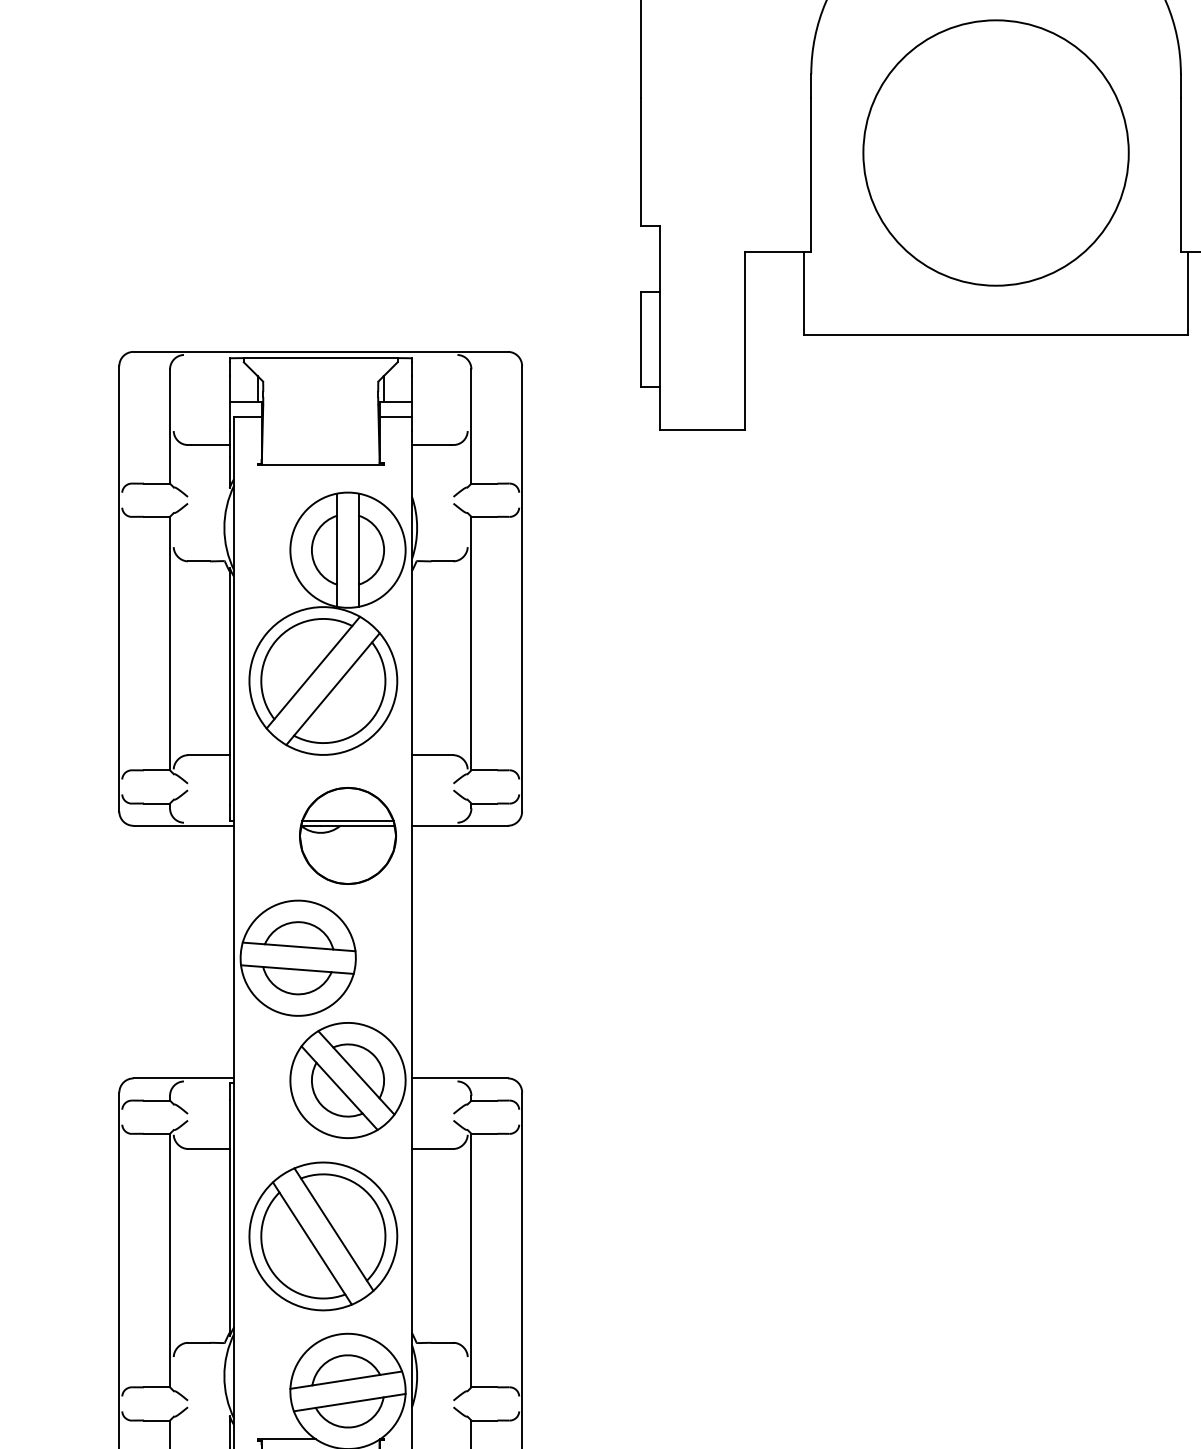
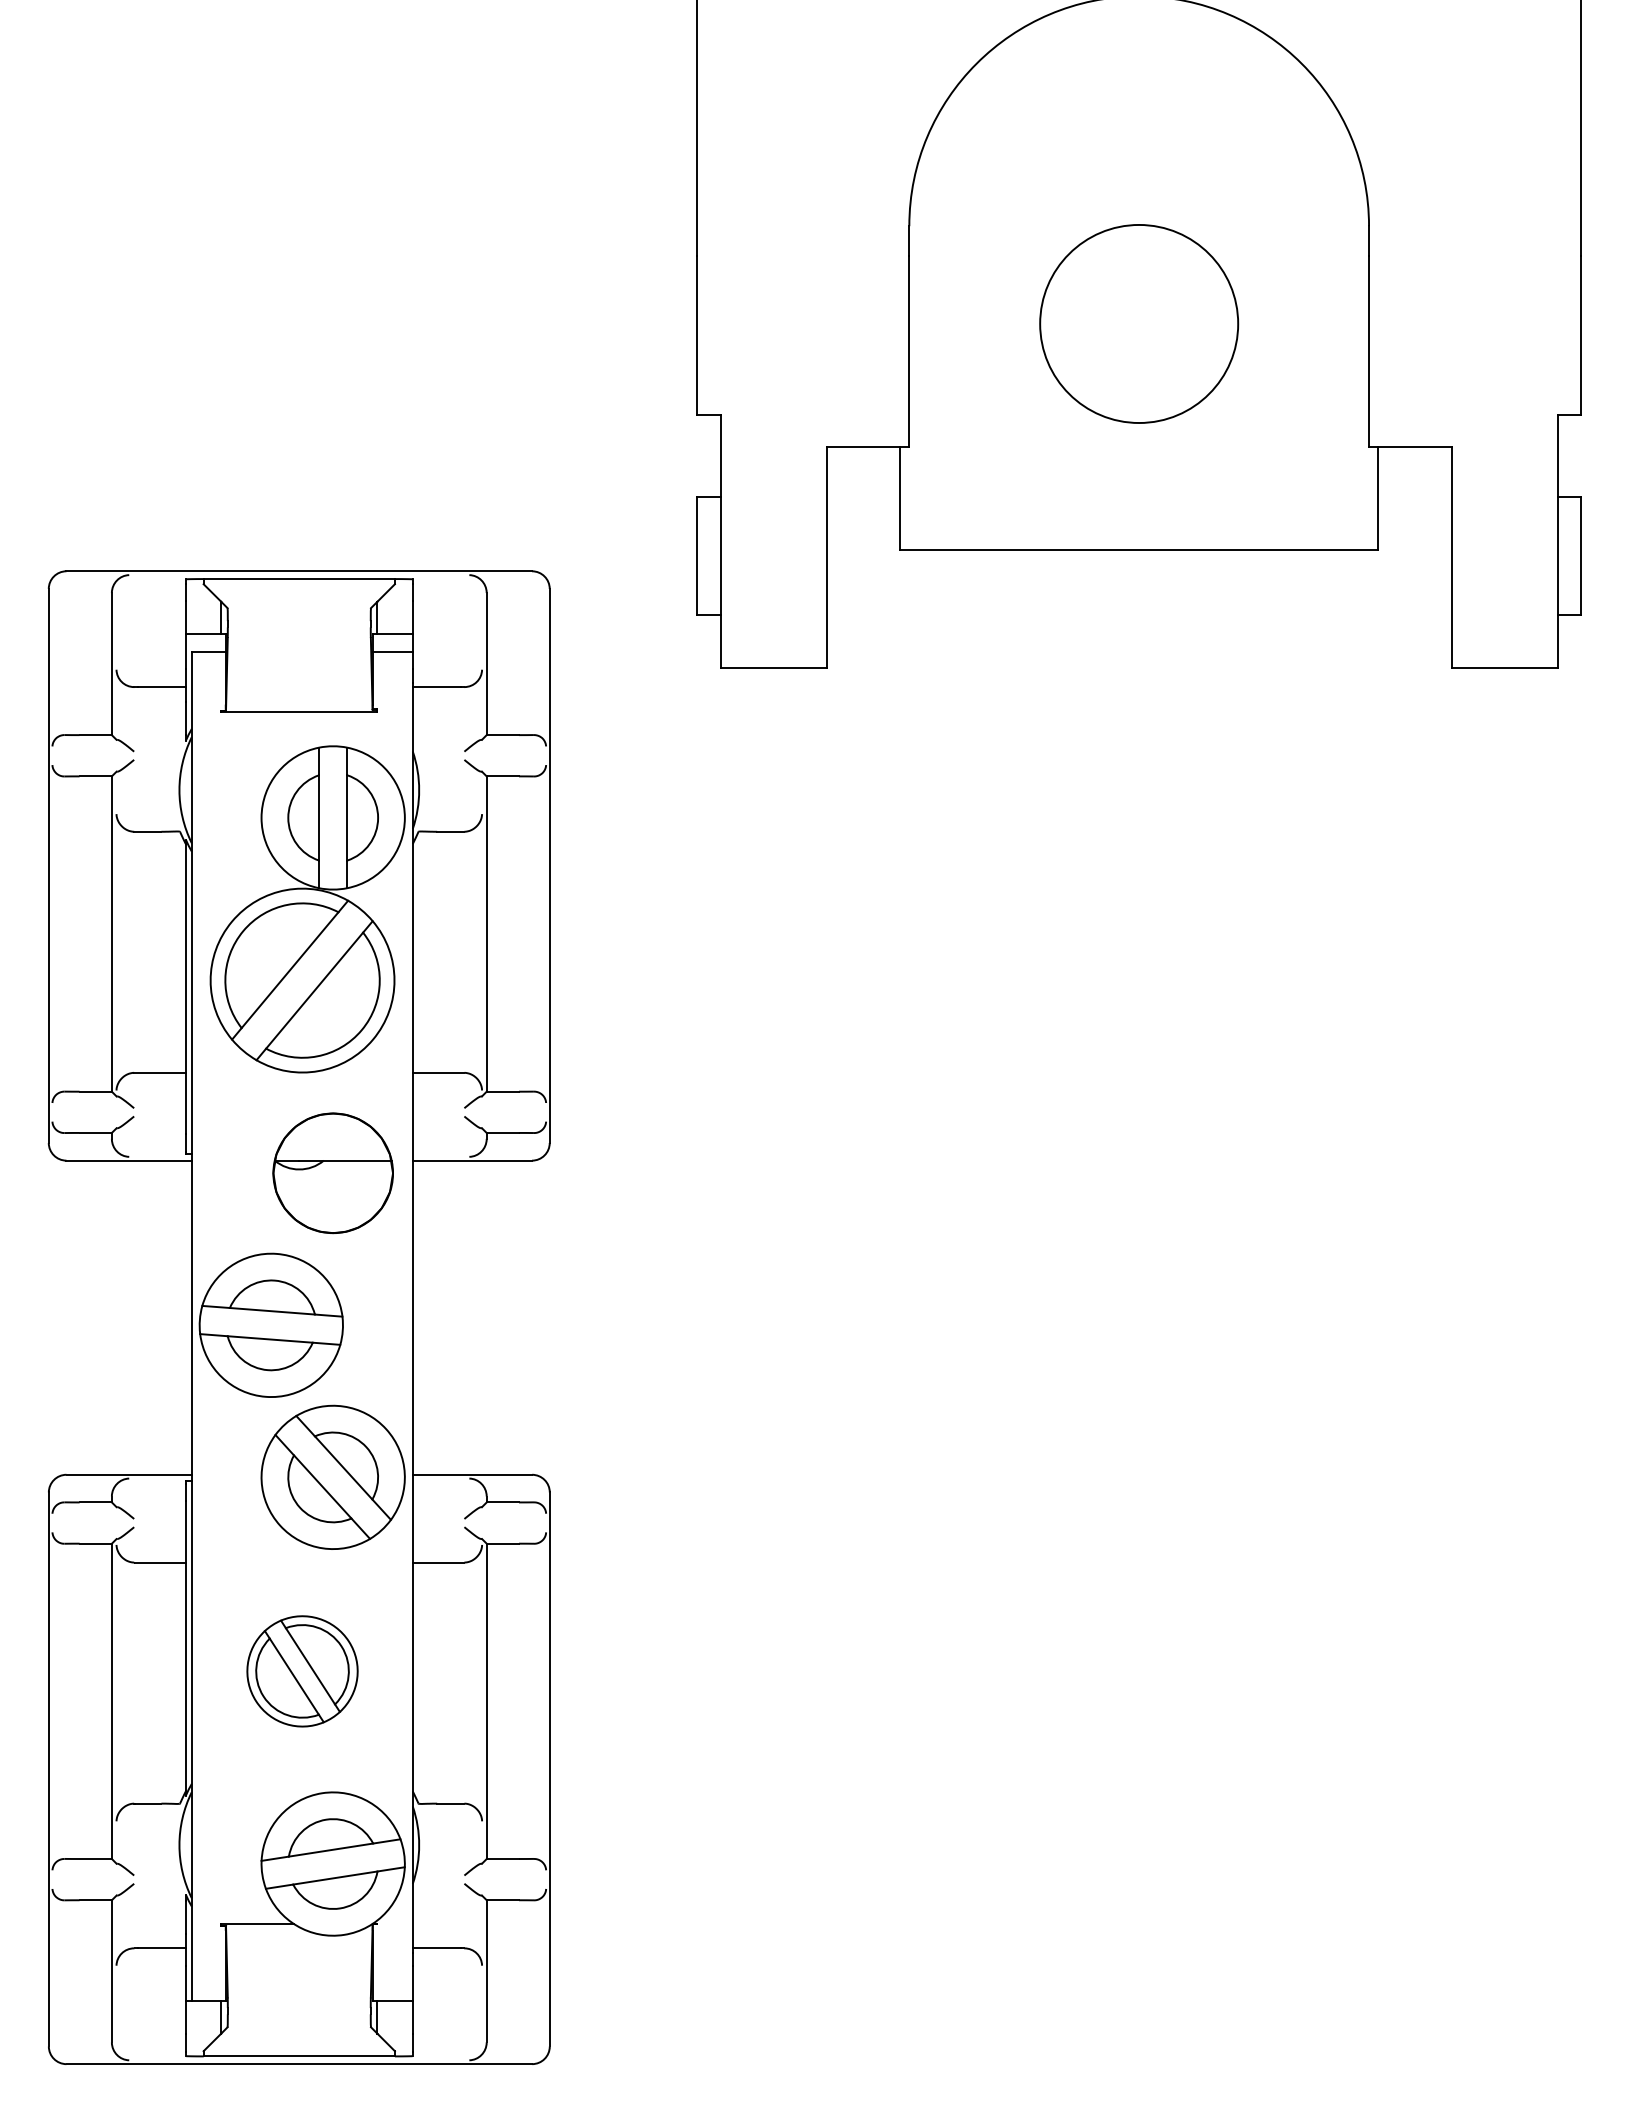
circle: (996, 152) -> (1139, 323), size x0.6
line: (347, 820) -> (332, 1154), removed
part: (323, 1236) -> (302, 1671), size x0.6

